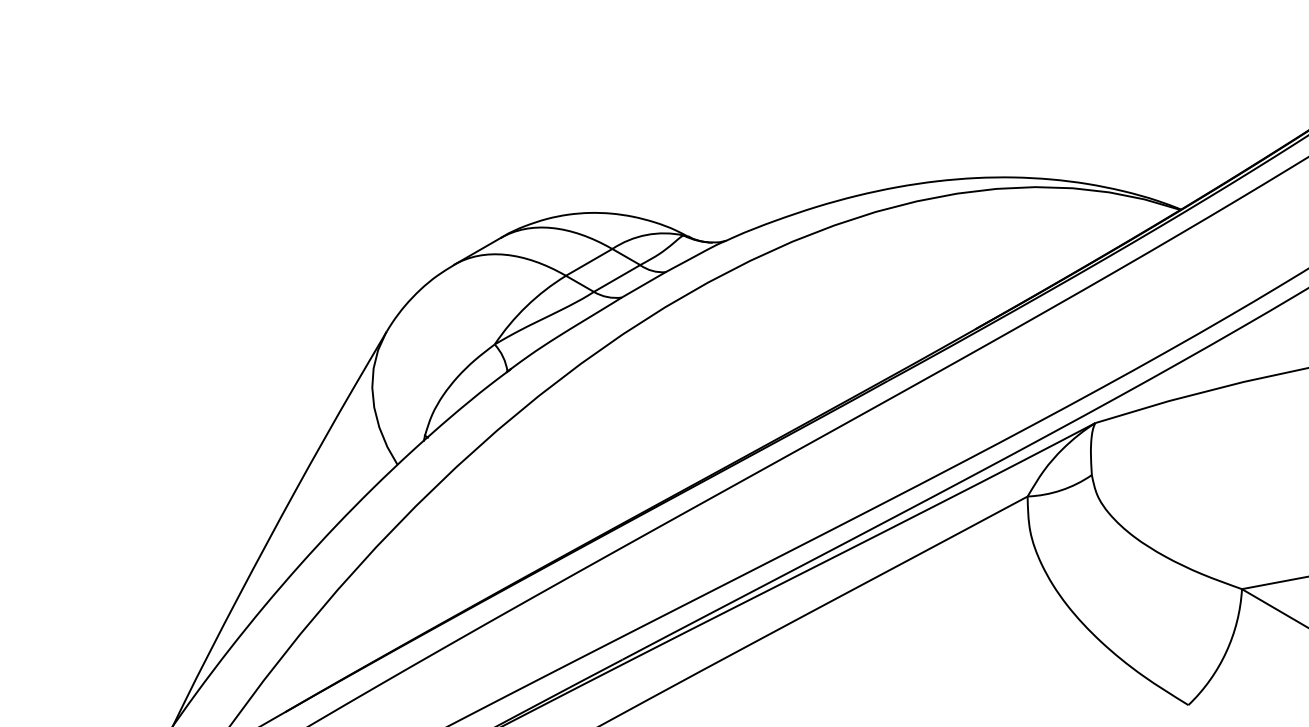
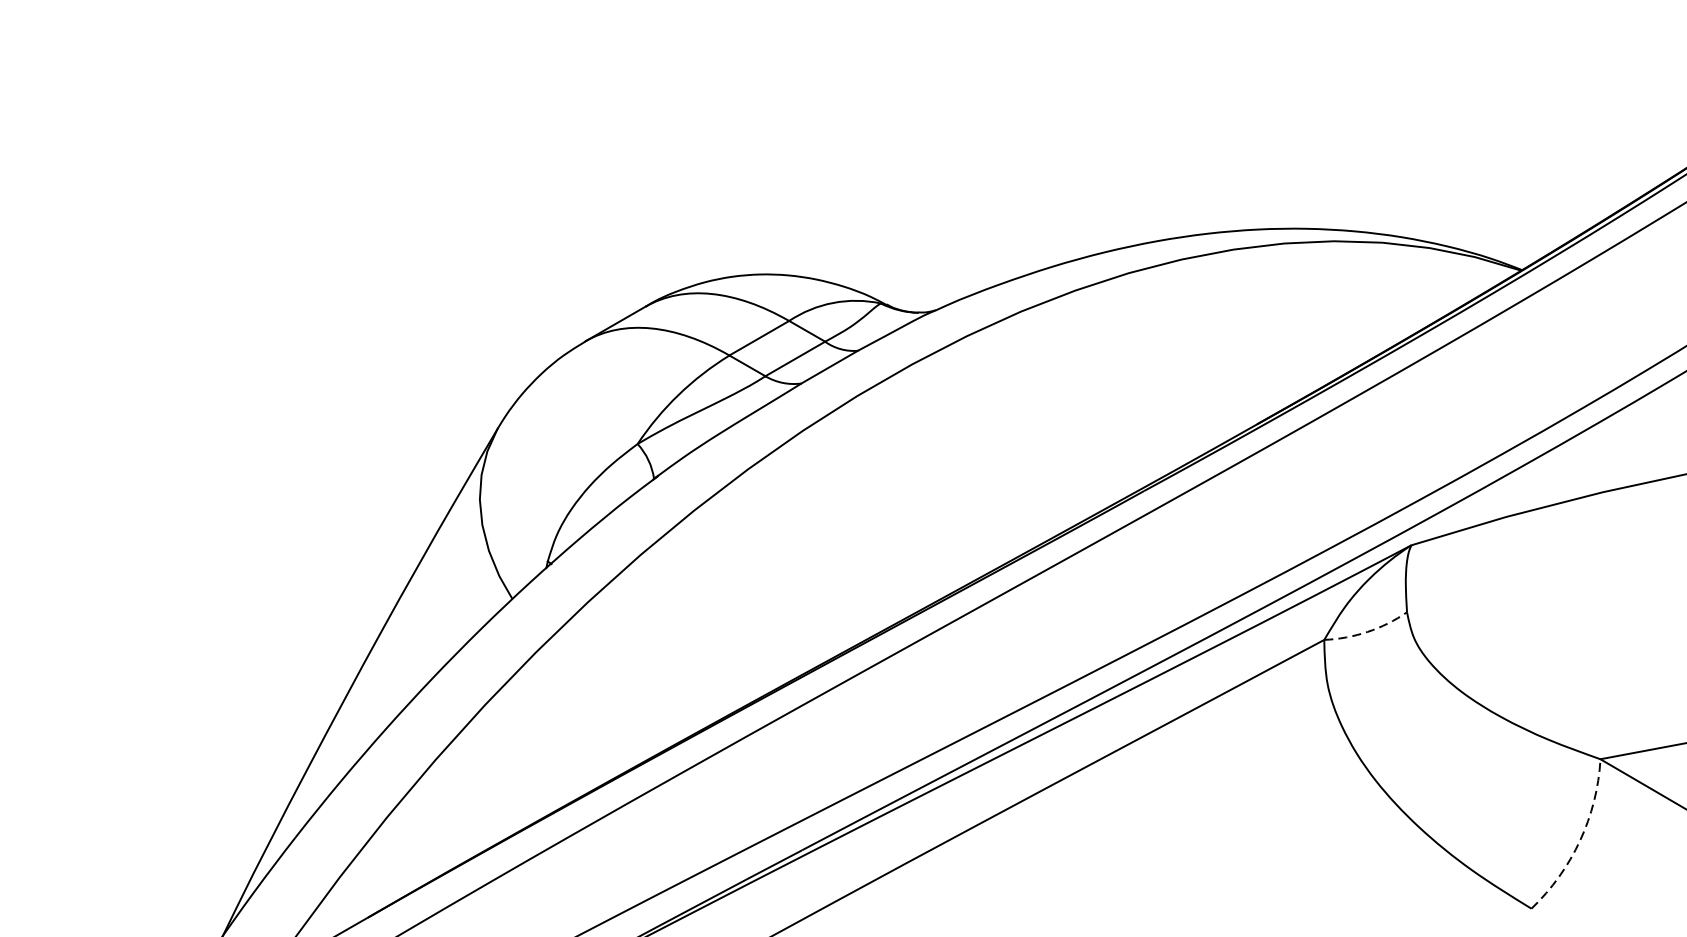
arc: (1061, 490) -> (1367, 632), solid -> dashed
arc: (1226, 652) -> (1580, 840), solid -> dashed

